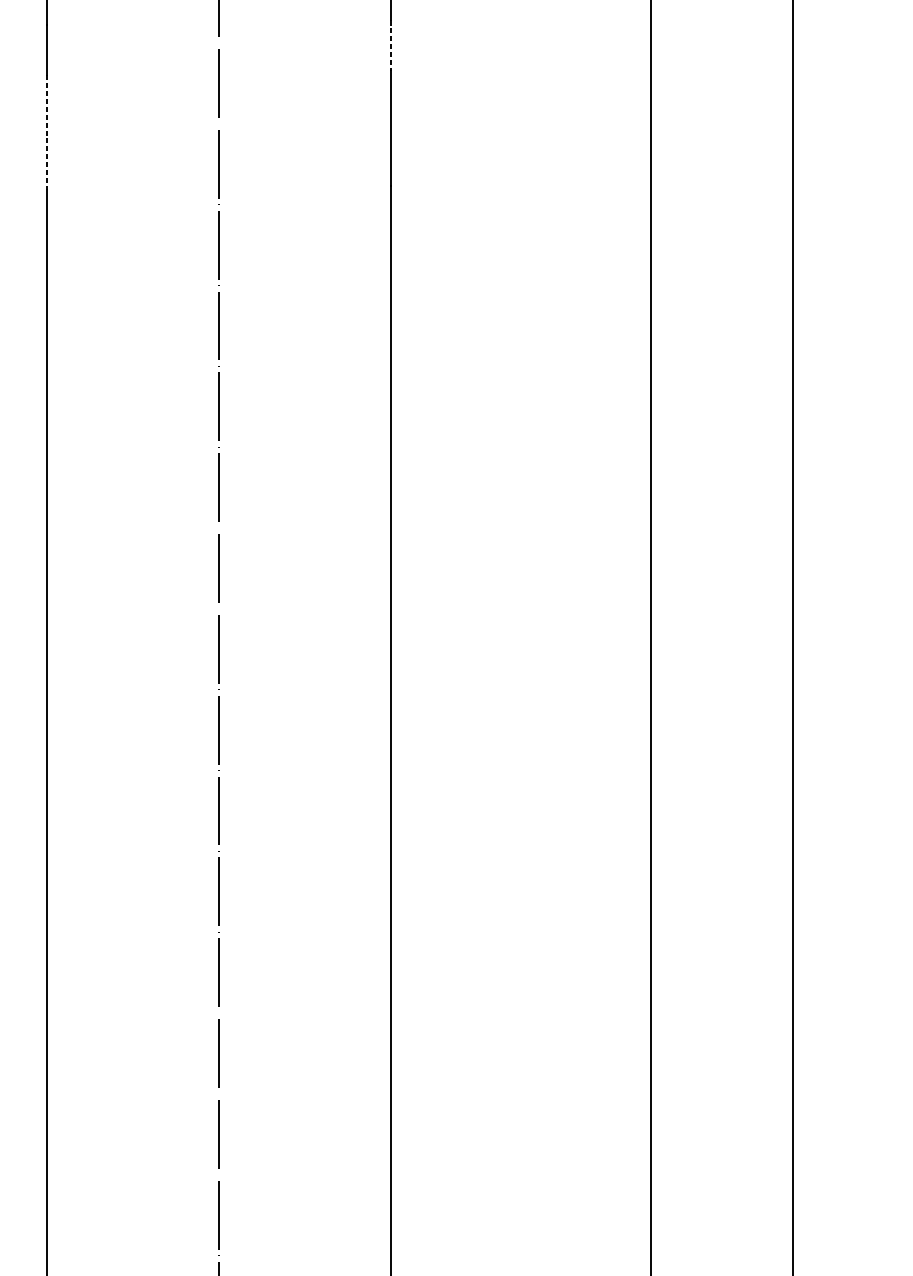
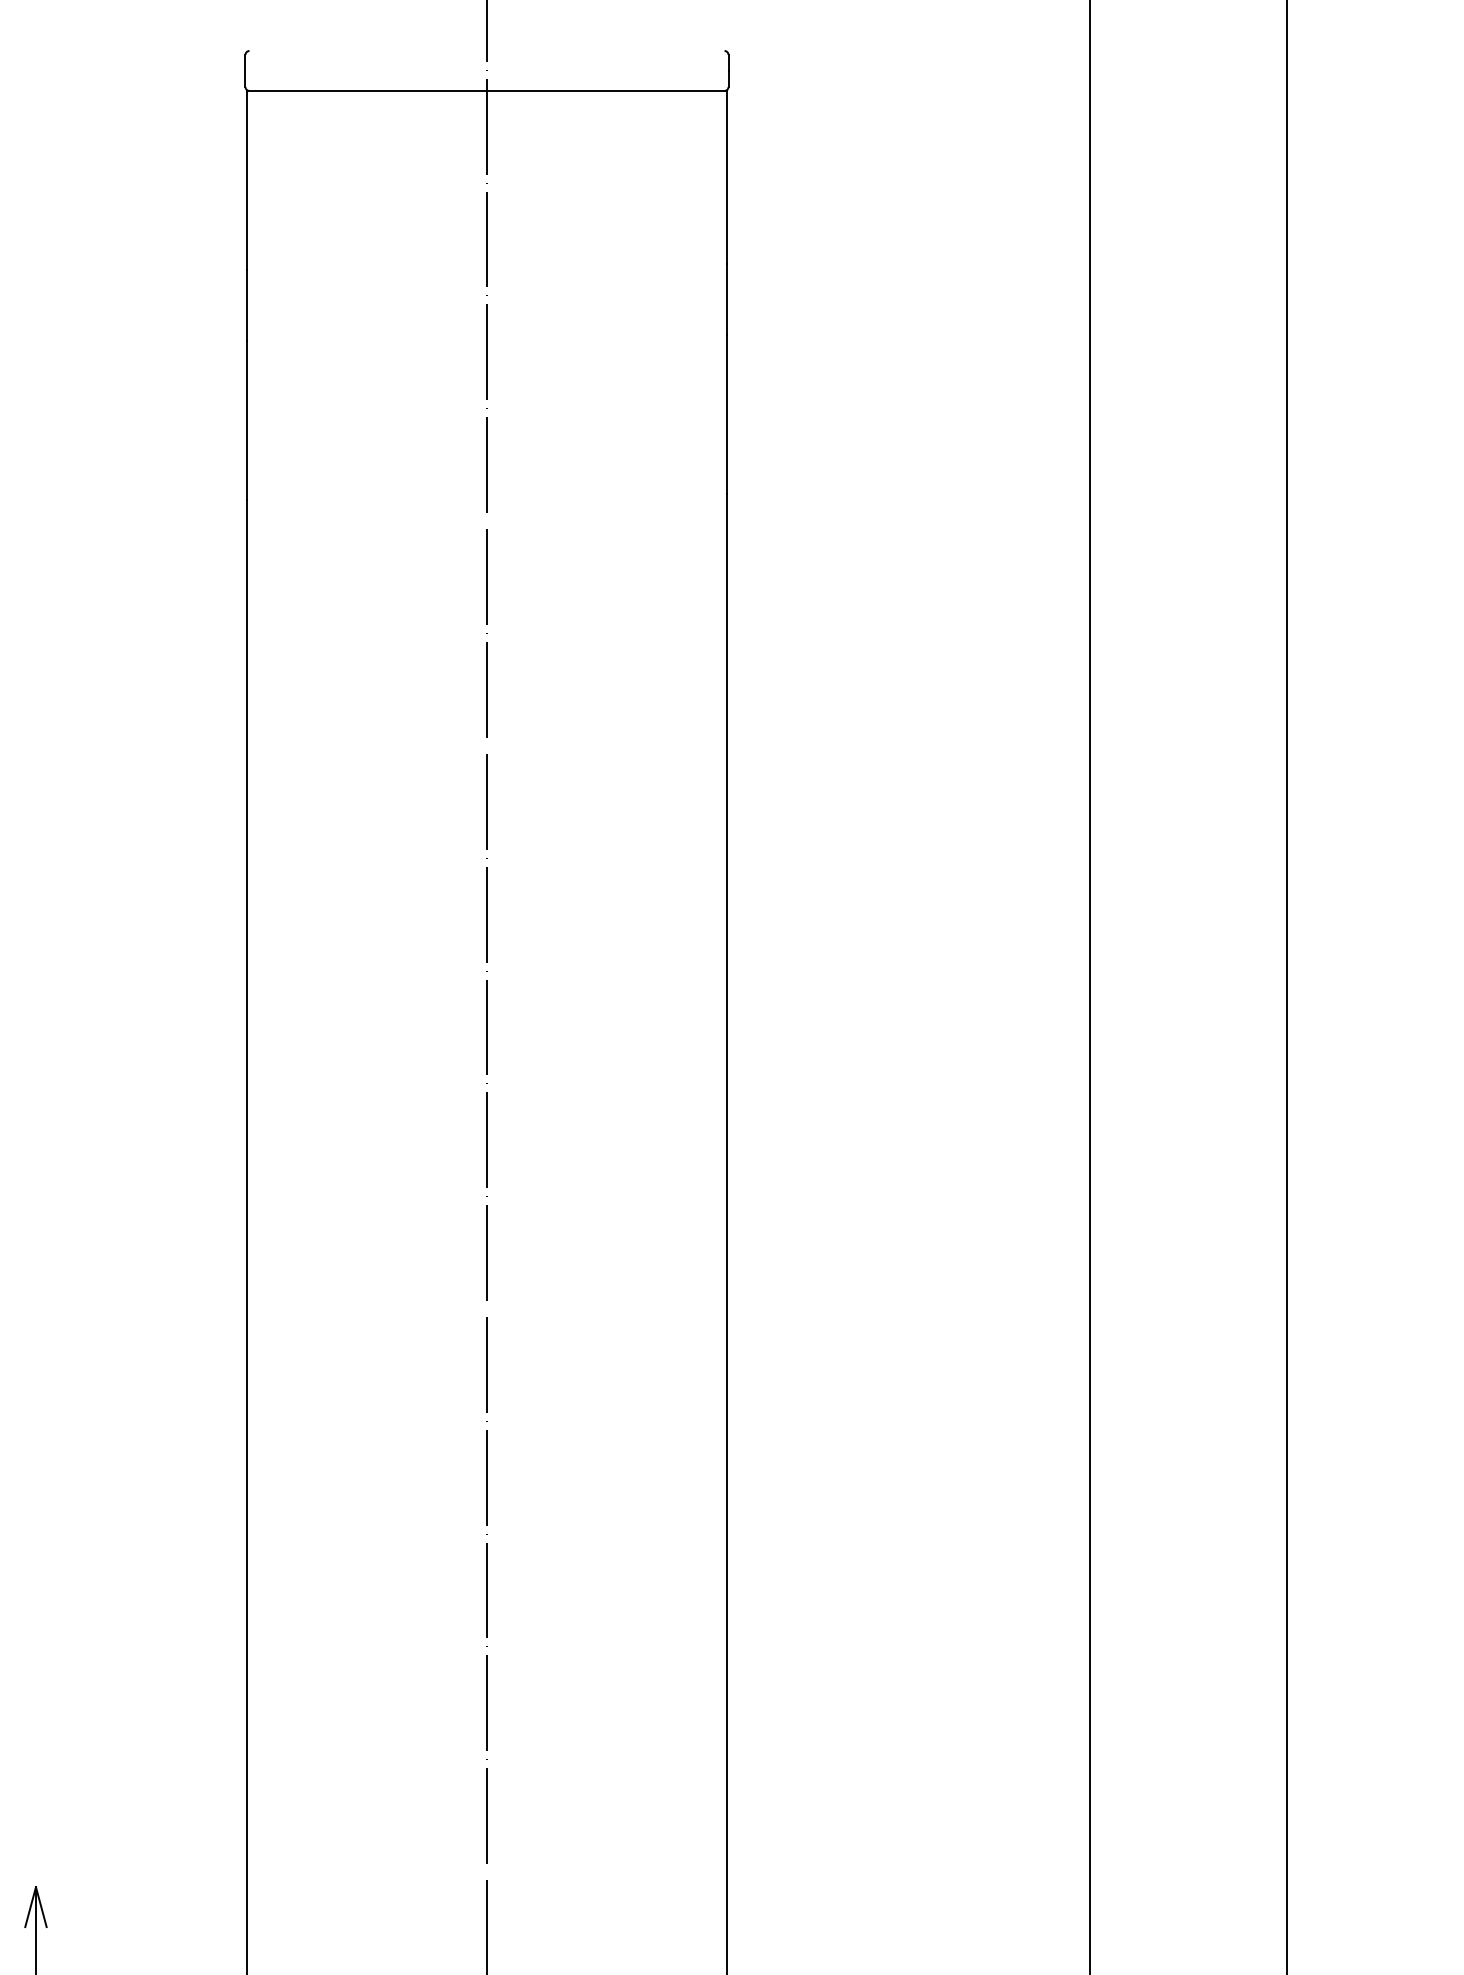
line: (390, 45) -> (726, 299), dashed -> solid
line: (46, 132) -> (247, 420), dashed -> solid

